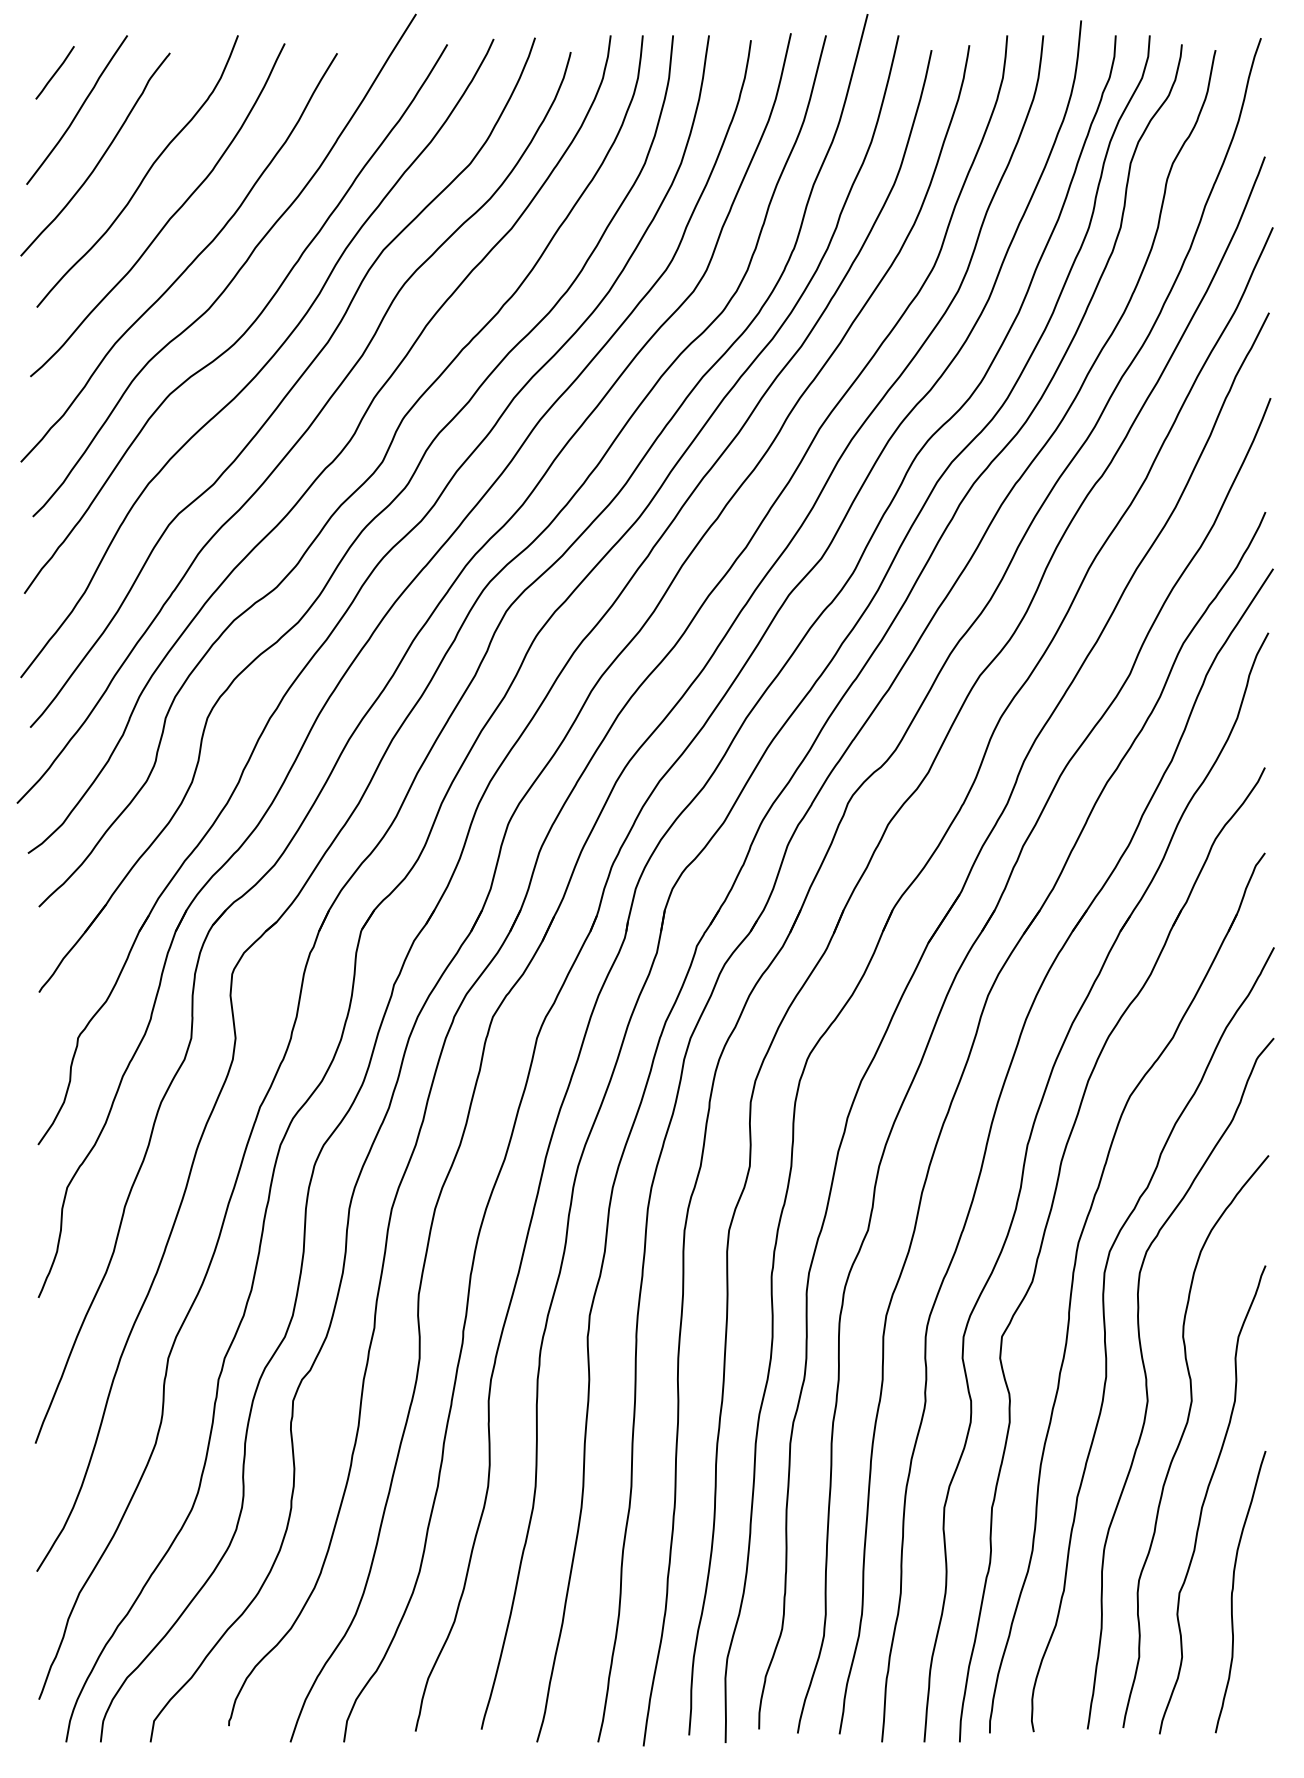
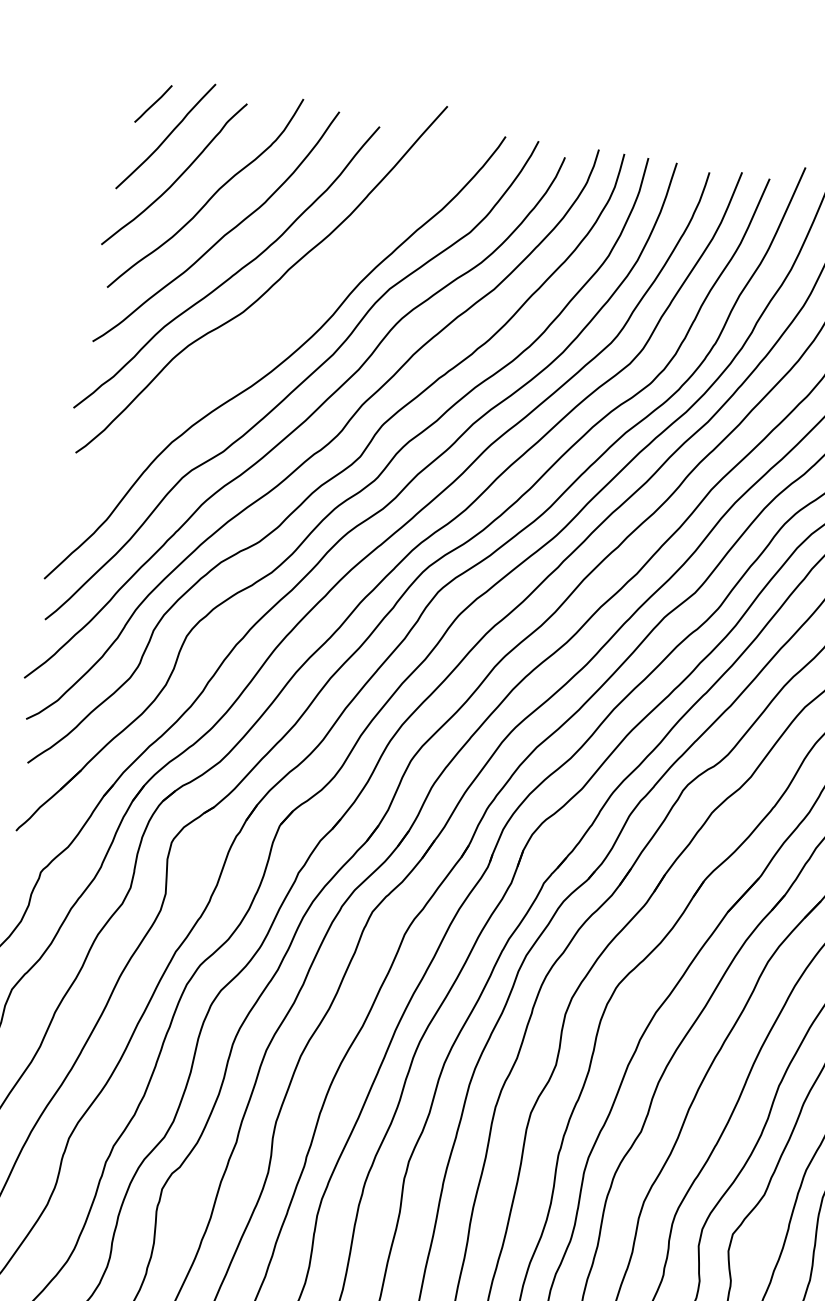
curve: (246, 329) -> (270, 333), removed

